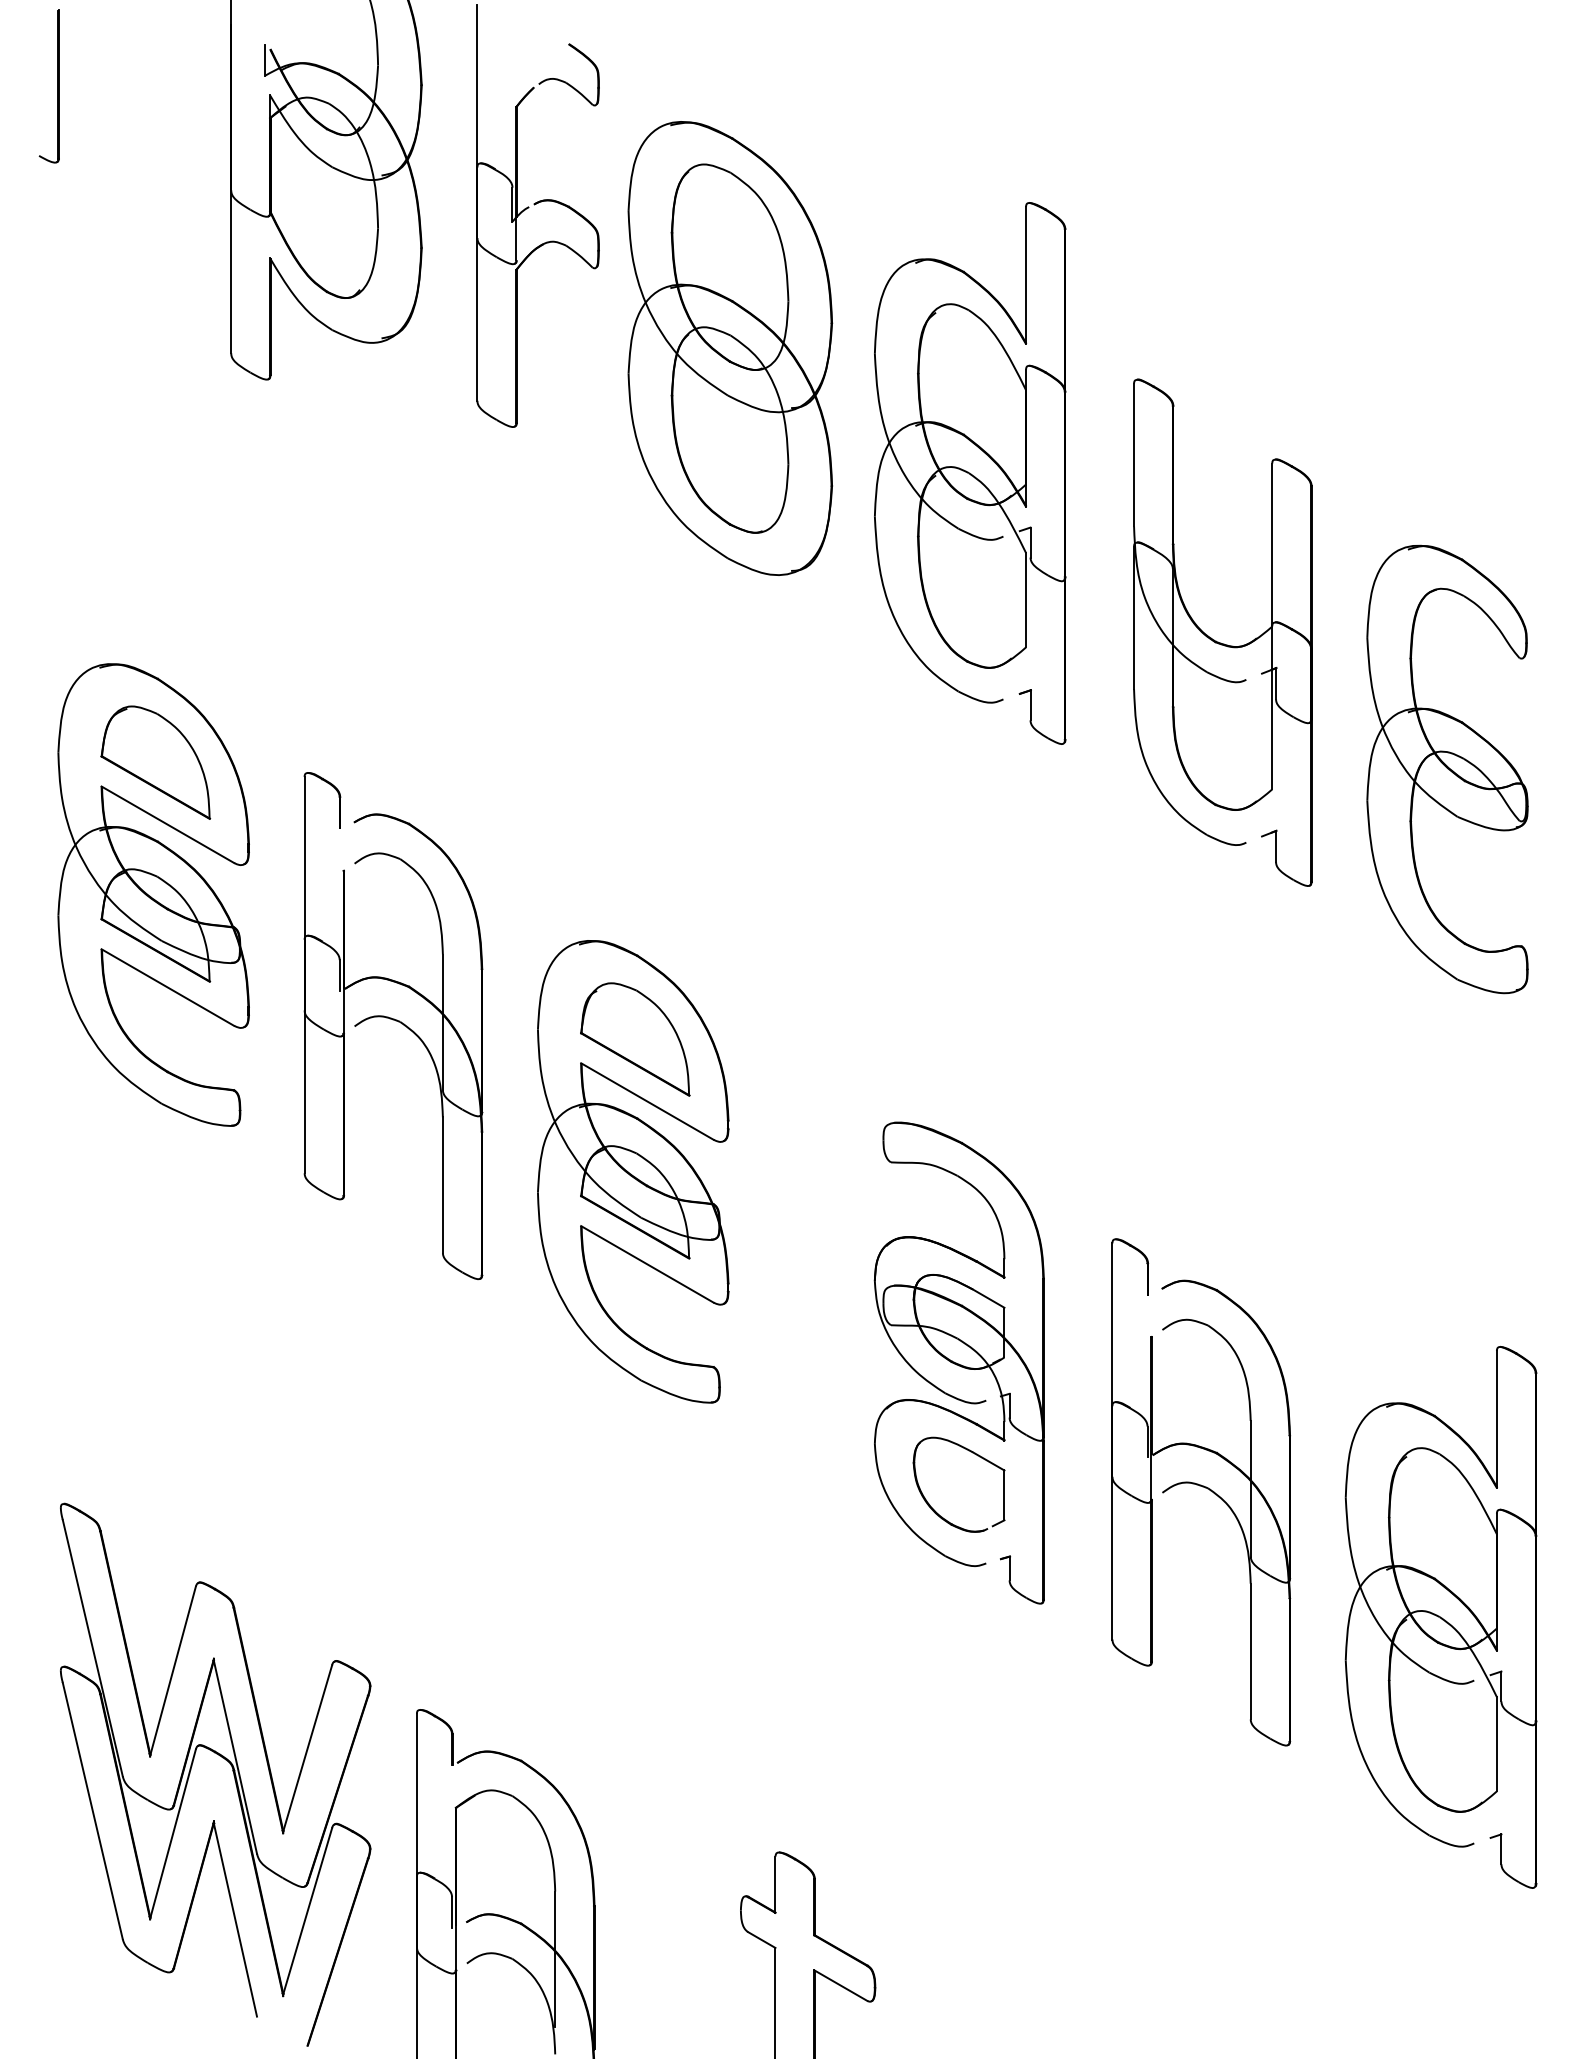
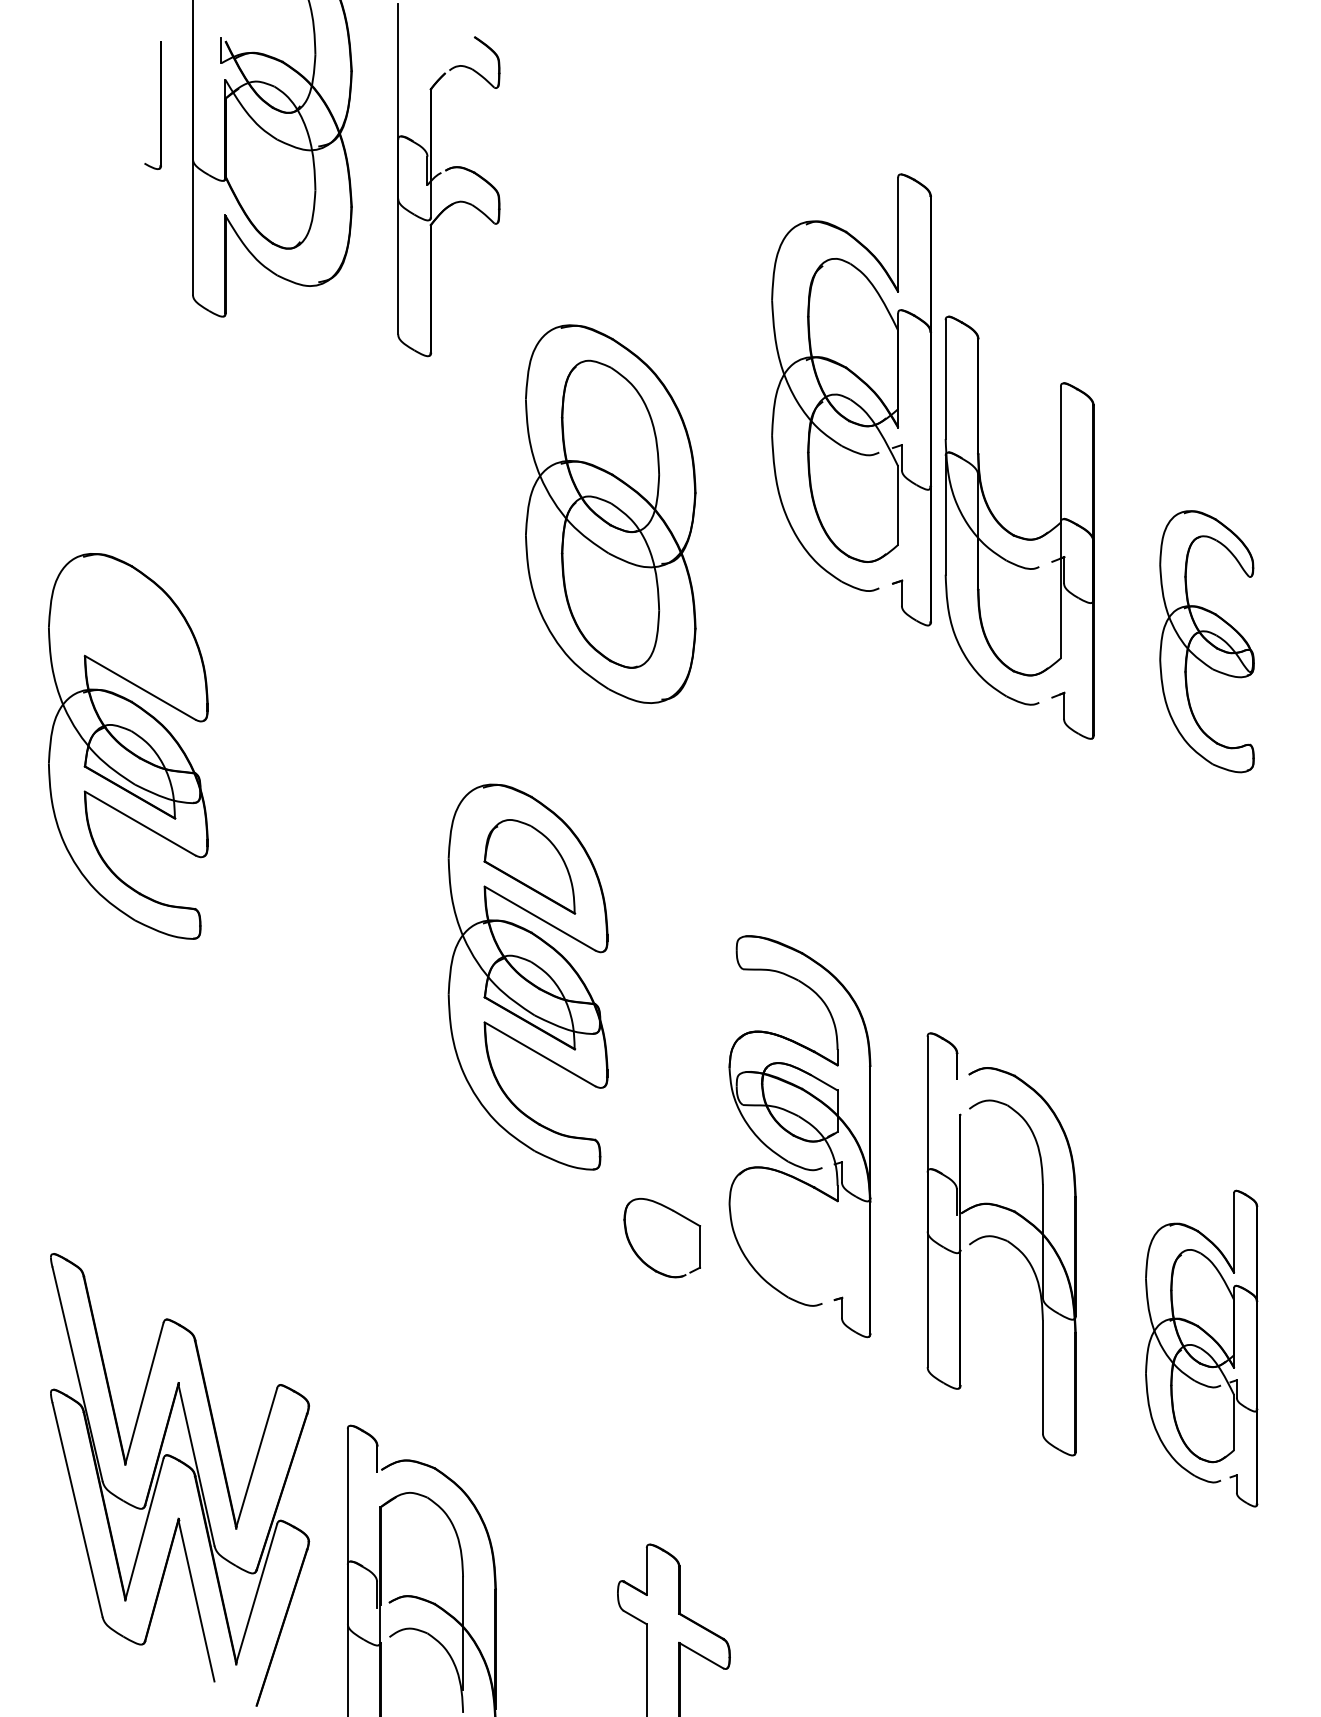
part: (57, 86) -> (159, 105), moved
part: (730, 348) -> (610, 514), moved
part: (970, 473) -> (851, 399), moved
part: (155, 762) -> (129, 635), removed
part: (1447, 769) -> (1206, 641), size x0.7
part: (393, 1025) -> (328, 855), removed
part: (977, 1456) -> (677, 1214), moved
part: (1440, 1617) -> (1201, 1348), size x0.7

